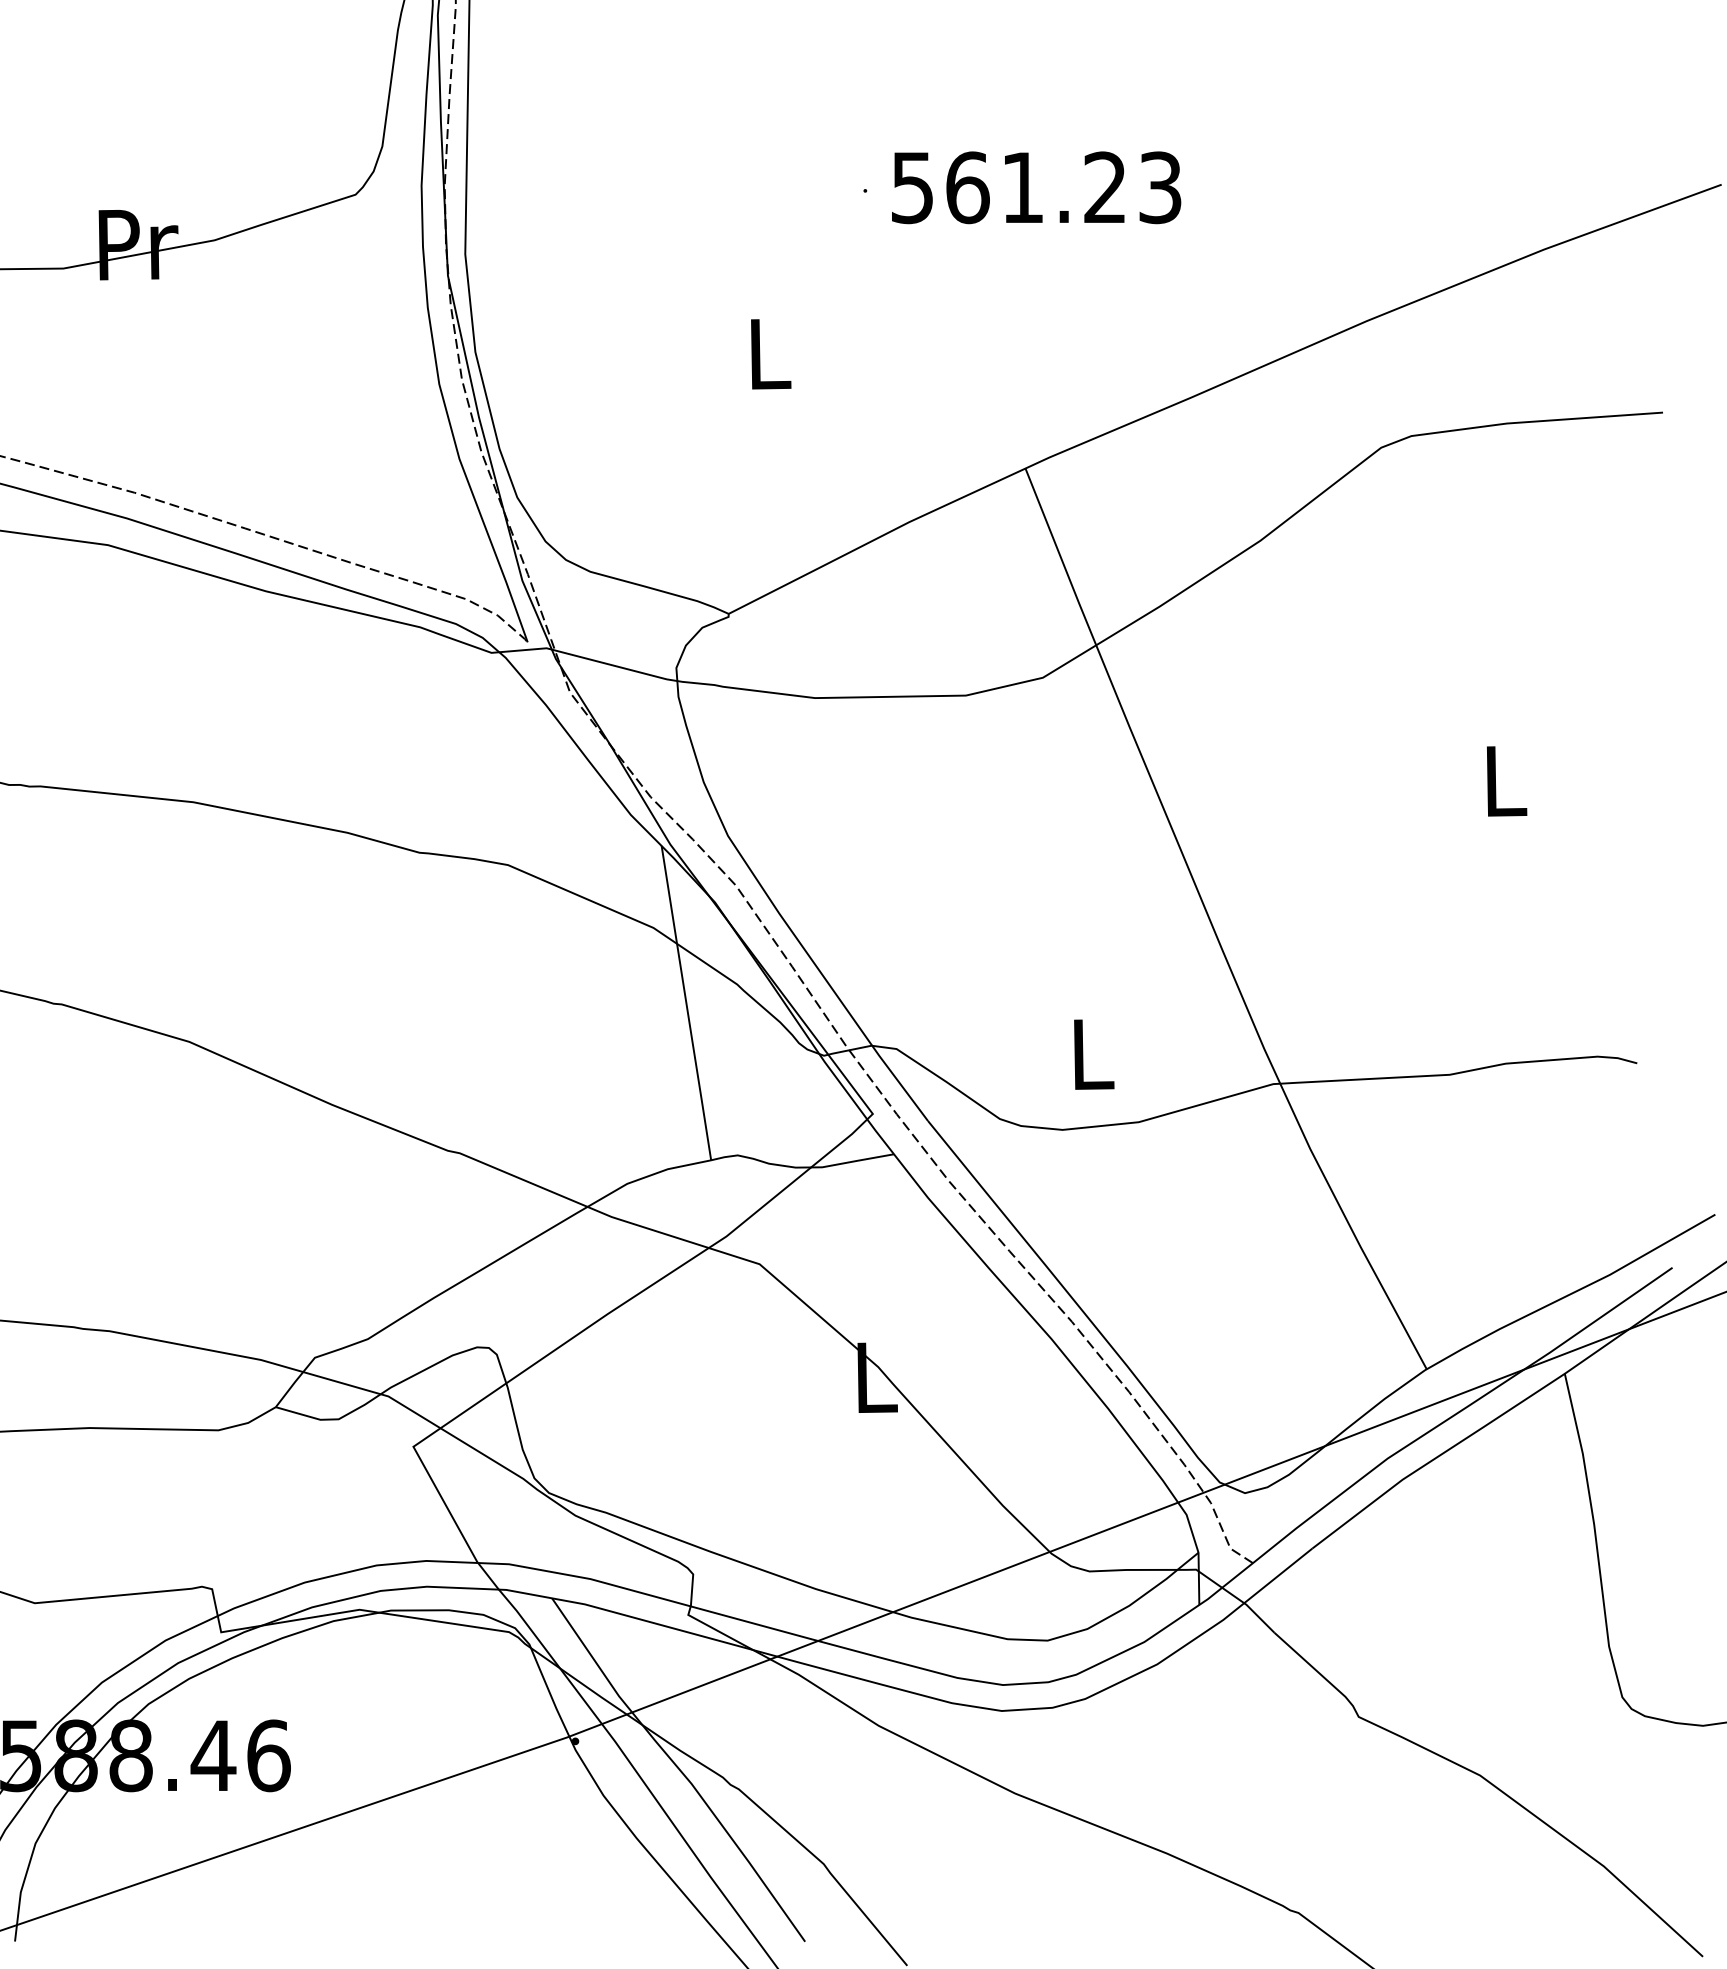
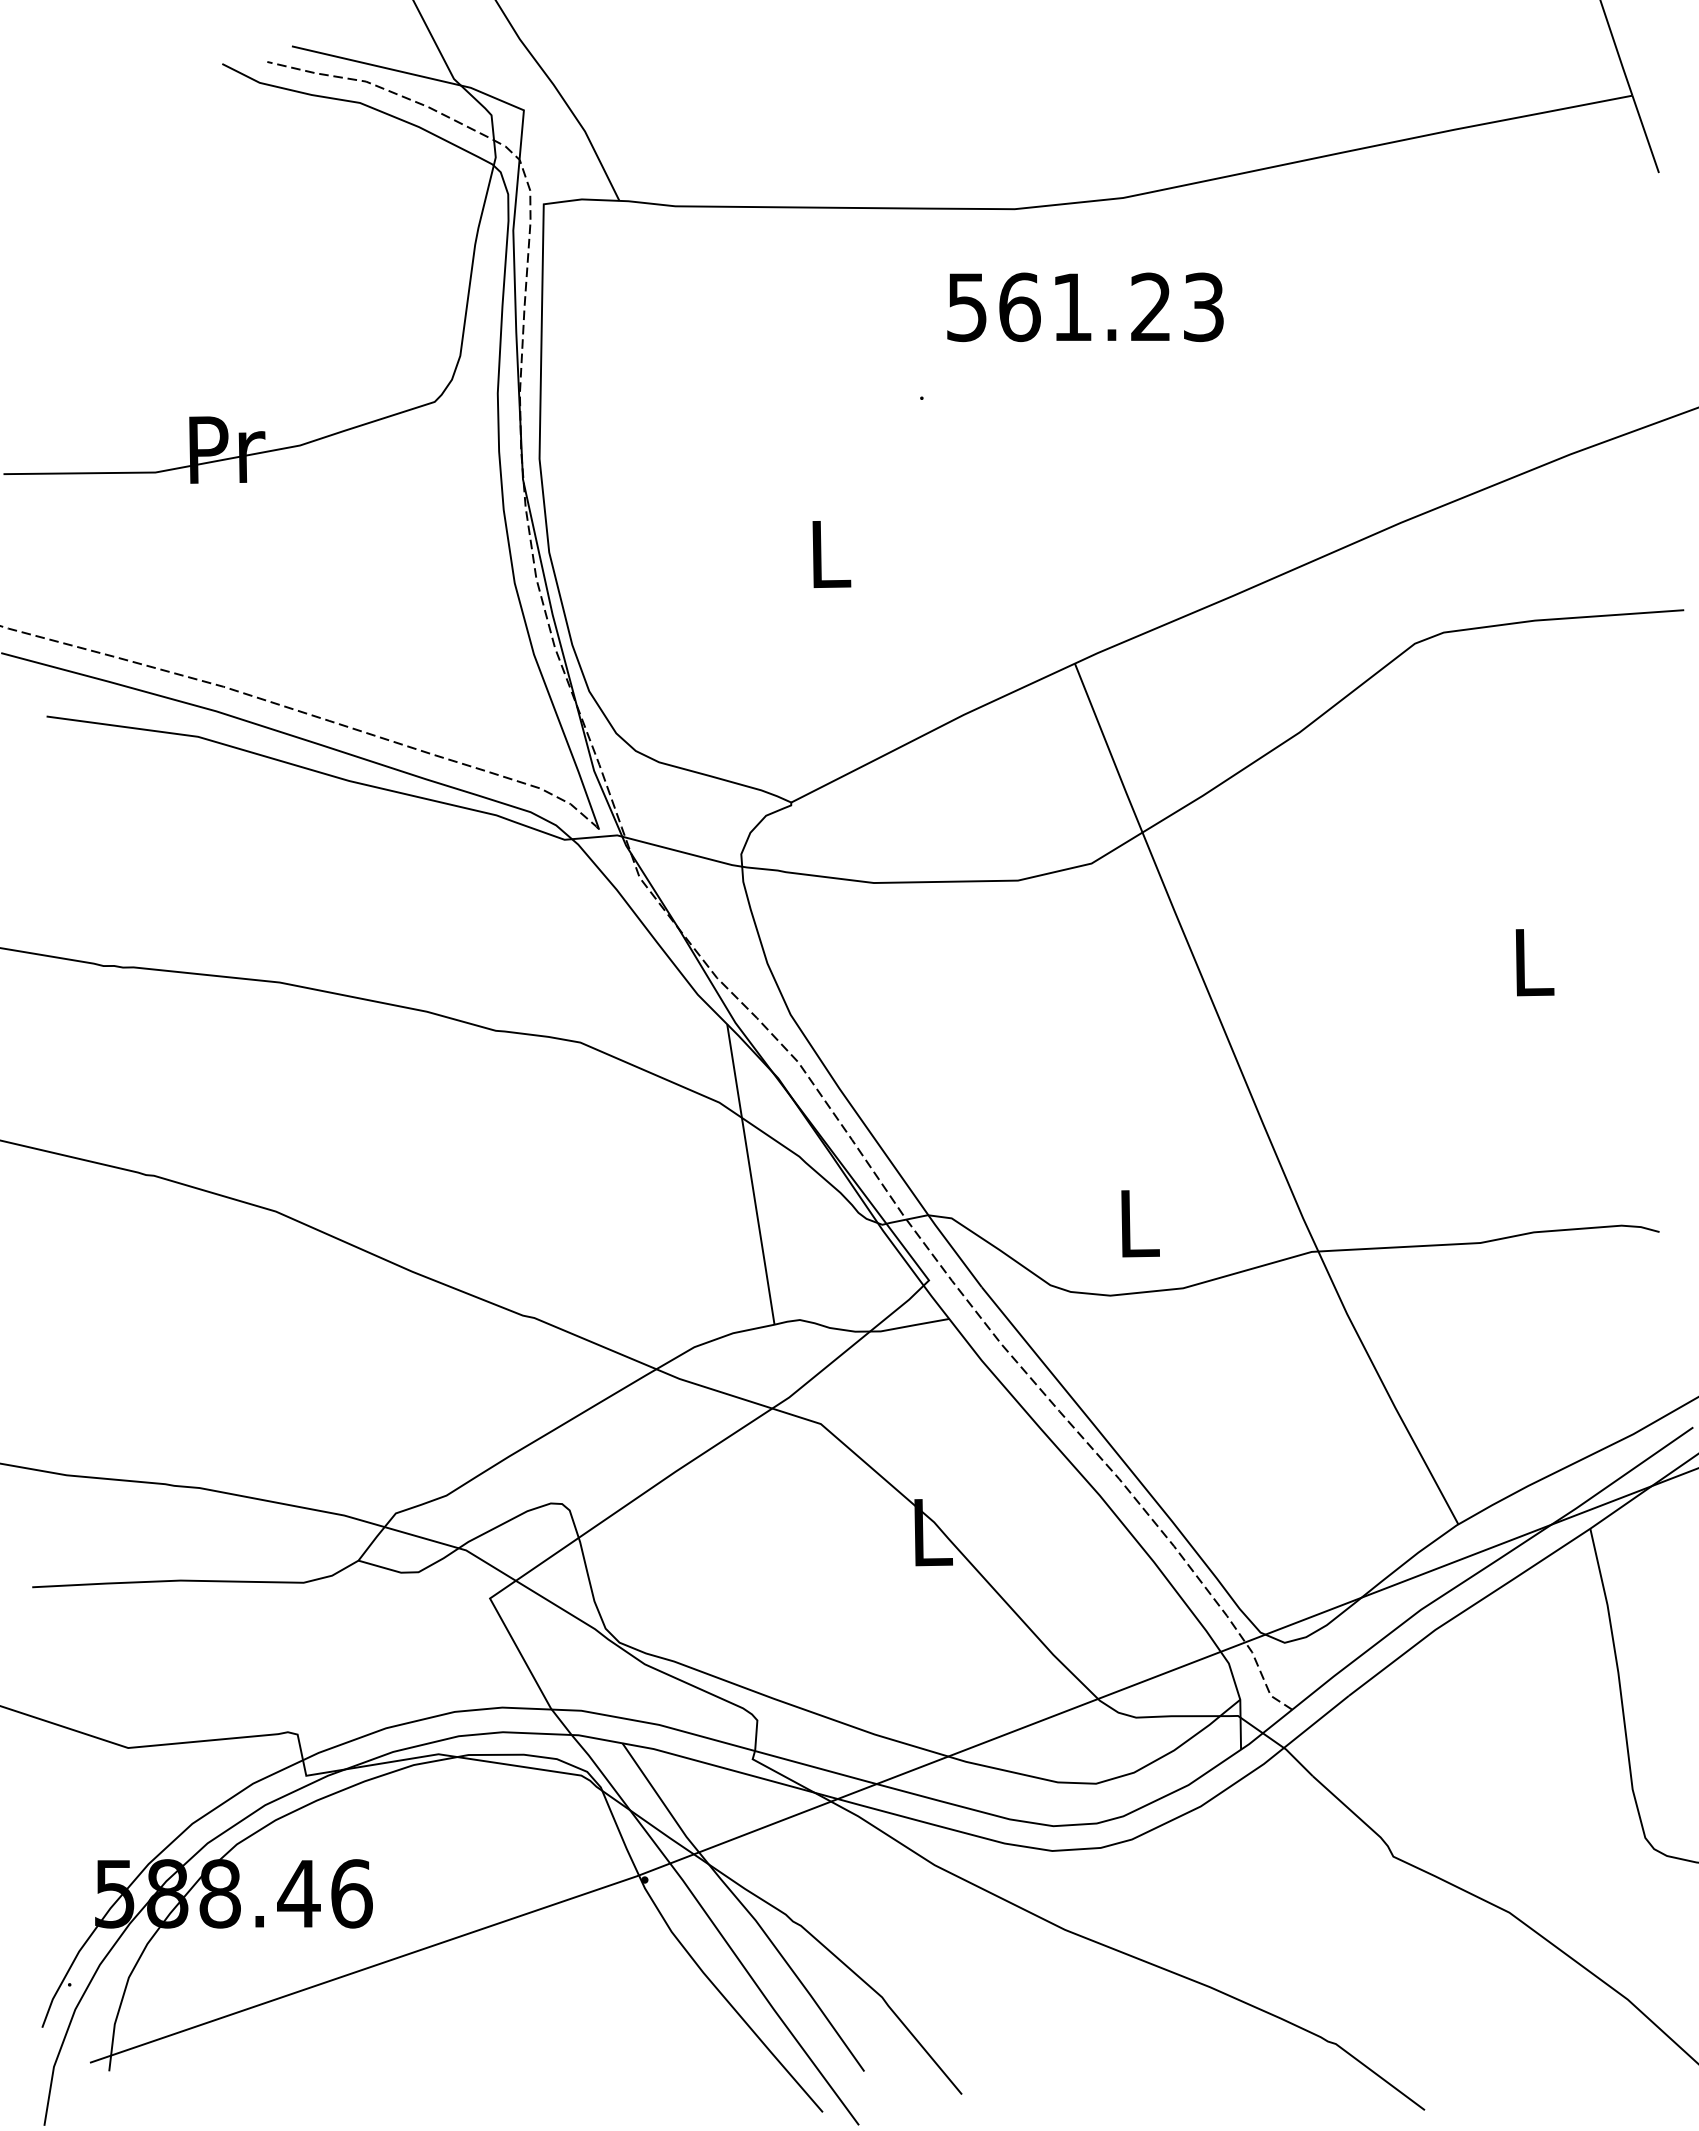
text: (1036, 187) -> (1085, 307), moved

